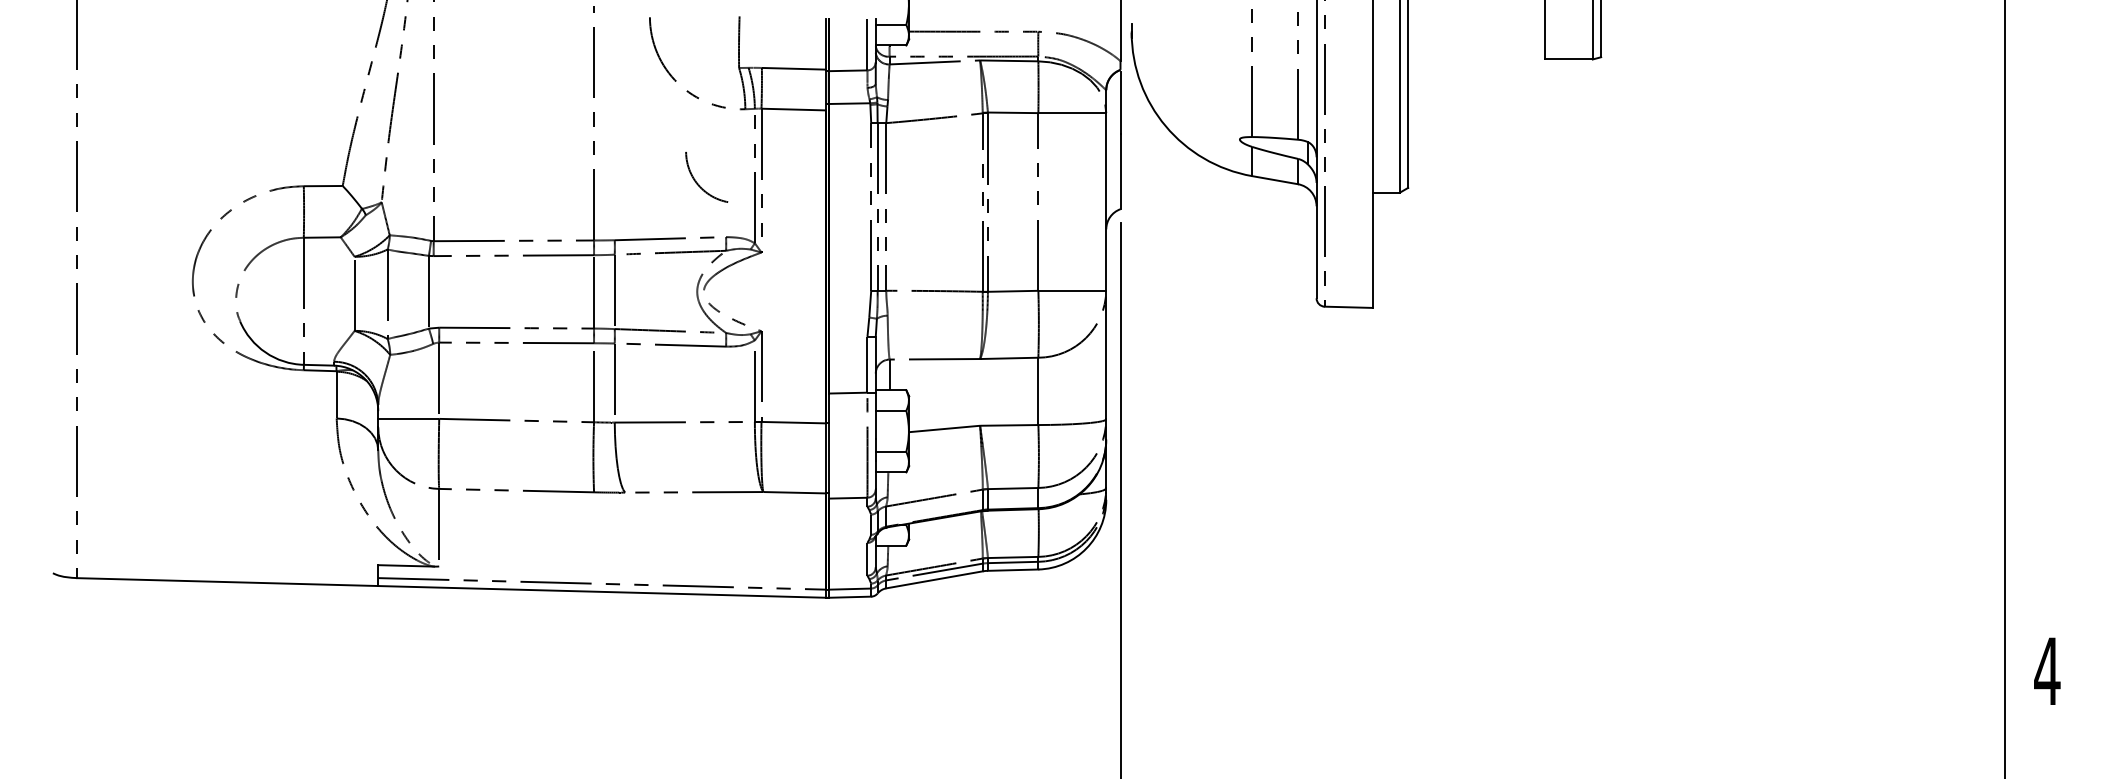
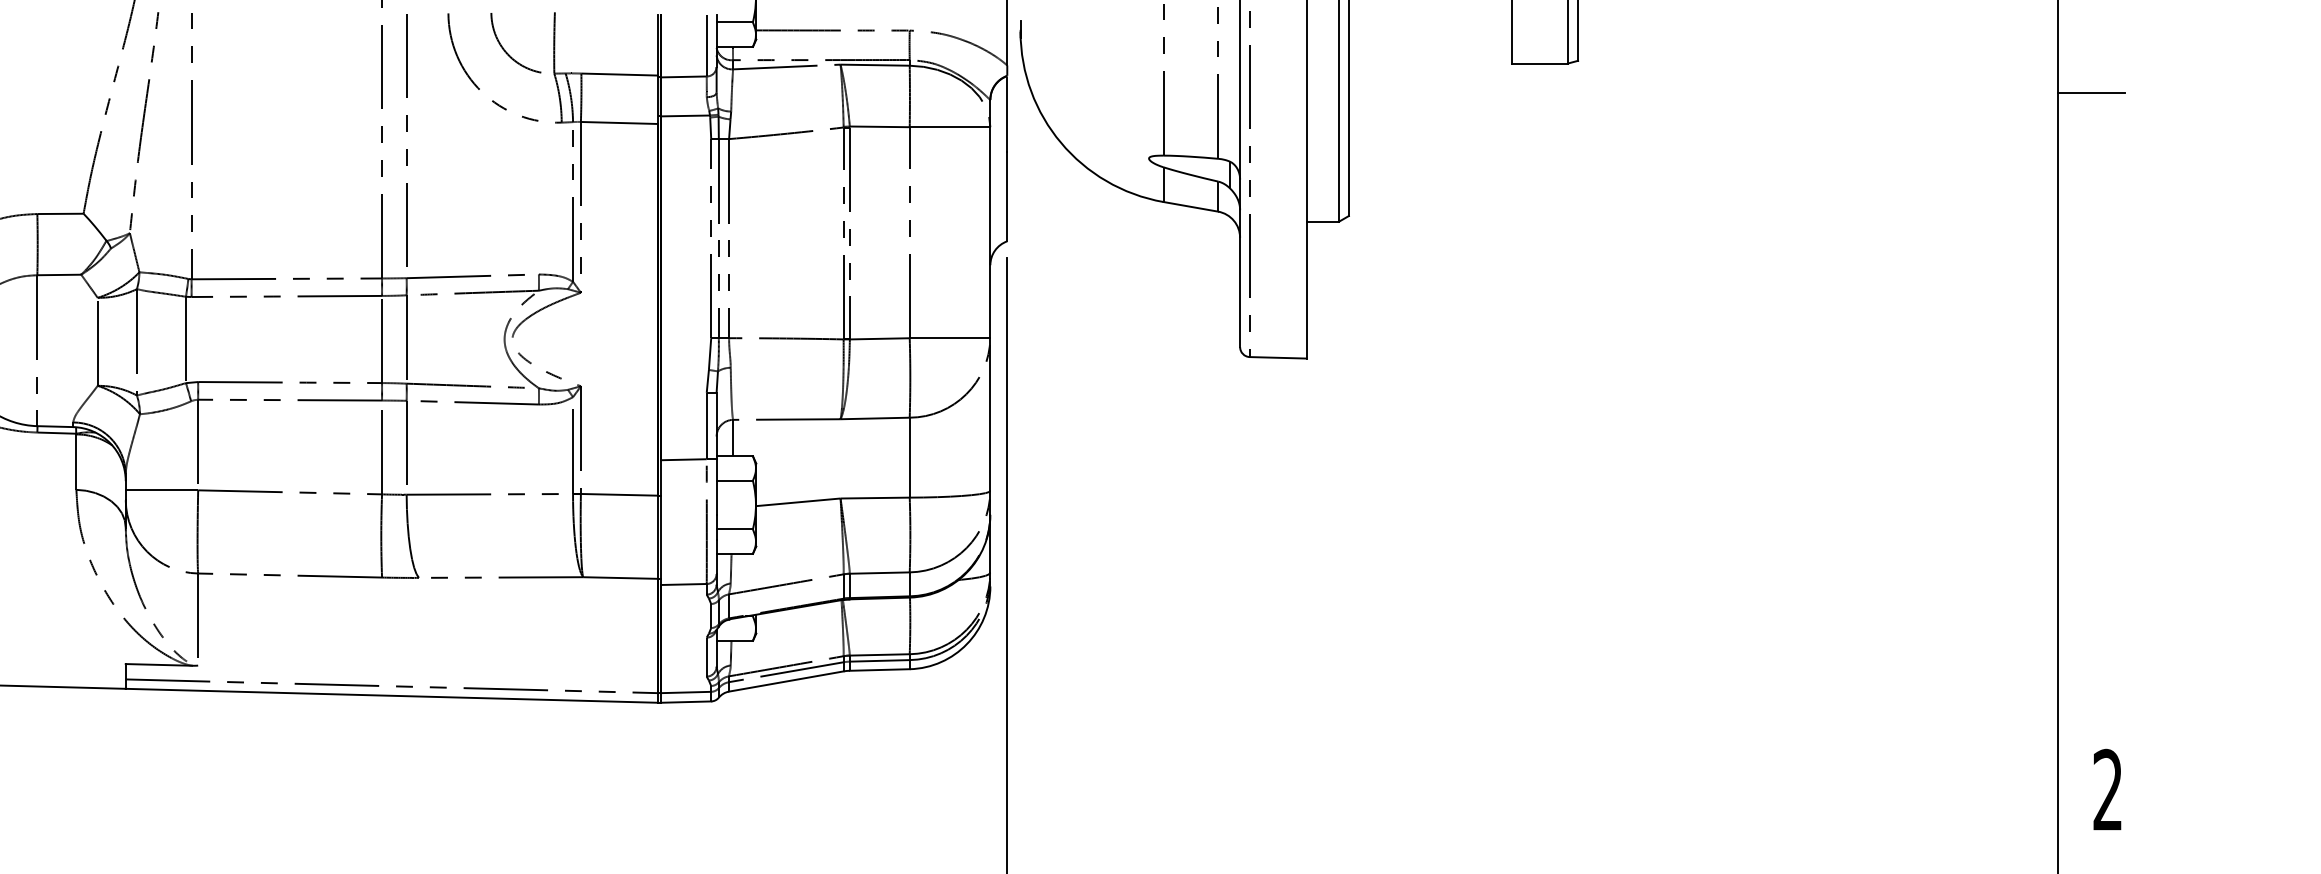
line: (2033, 84) -> (2091, 93), added
line: (614, 116) -> (406, 131), added
arc: (698, 183) -> (506, 50), moved
text: (2047, 670) -> (2108, 789), 4 -> 2

